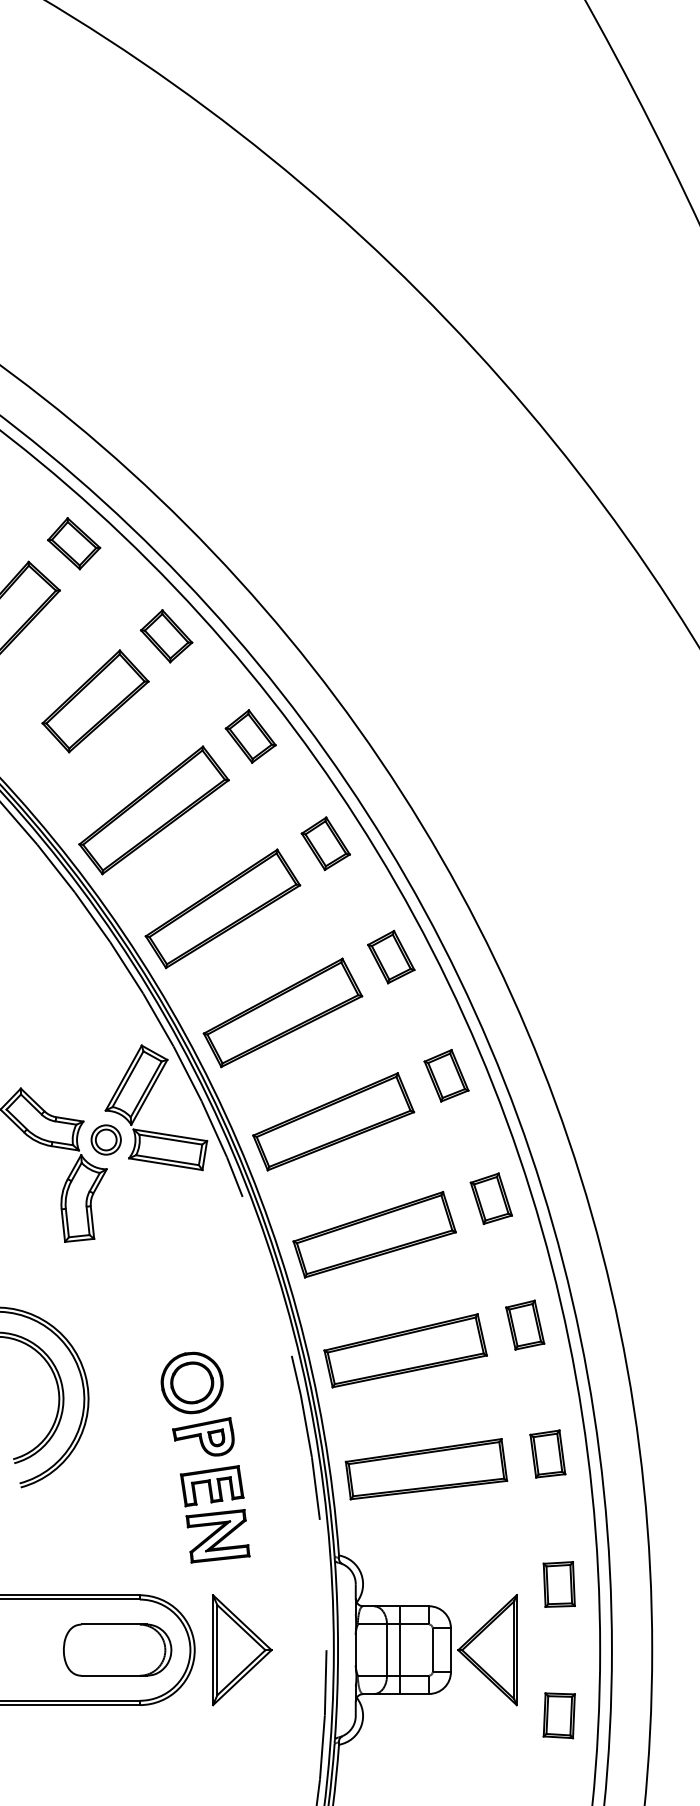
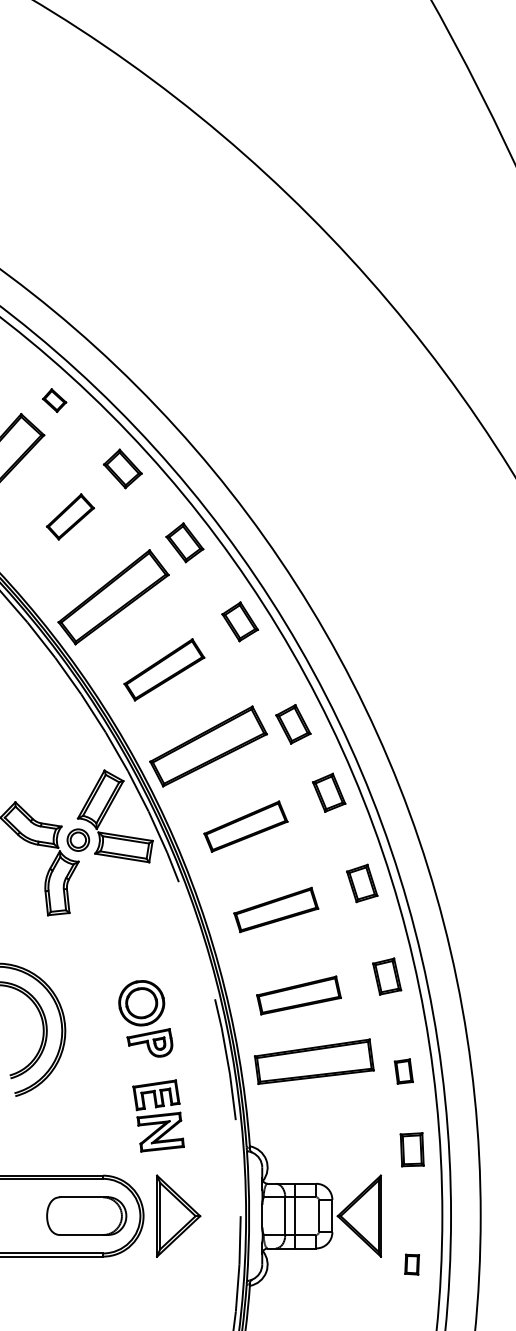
part: (73, 543) -> (54, 400), size x0.6
part: (95, 700) -> (70, 516), size x0.6
part: (223, 908) -> (164, 669), size x0.7
part: (391, 957) -> (293, 724), moved
part: (333, 1121) -> (245, 826), size x0.7
part: (375, 1234) -> (276, 909), size x0.7
part: (404, 1350) -> (298, 995), size x0.7
part: (197, 1403) -> (145, 1018), moved
part: (547, 1453) -> (403, 1071), size x0.7
part: (425, 1468) -> (313, 1061), moved
part: (558, 1584) -> (411, 1149), moved
part: (558, 1715) -> (411, 1264), size x0.6

